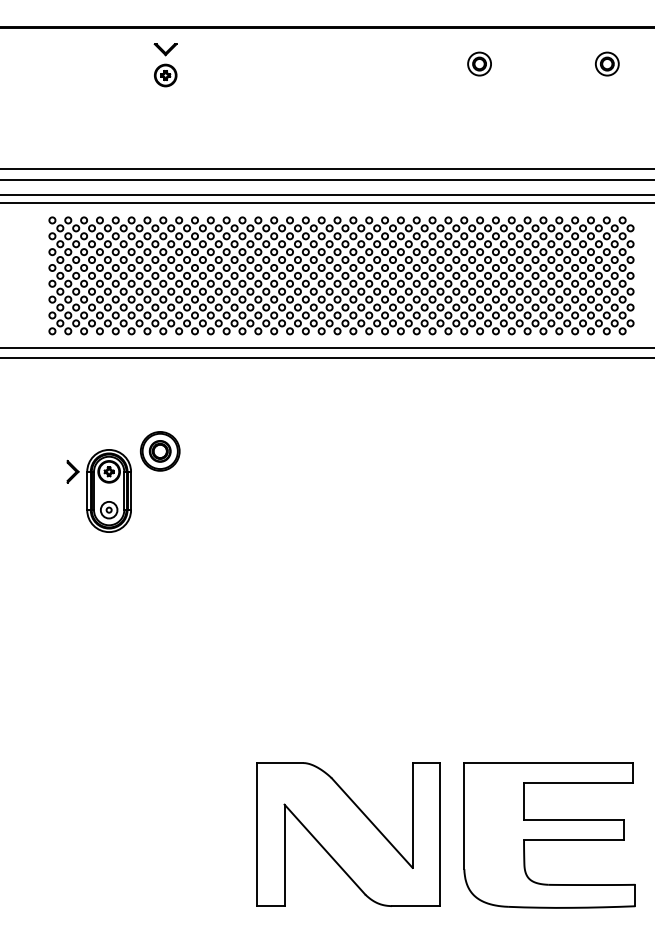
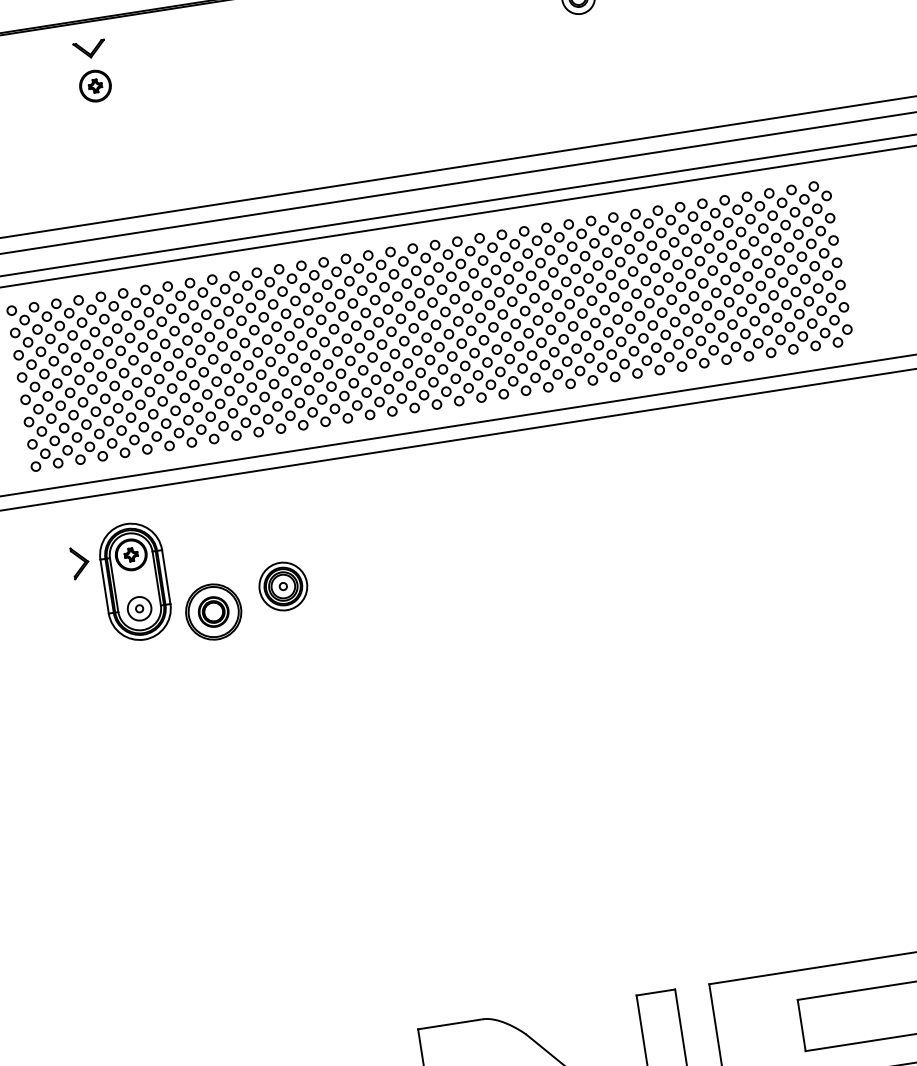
part: (165, 65) -> (93, 72), moved
part: (210, 440) -> (282, 585), added
part: (98, 490) -> (120, 583), moved

